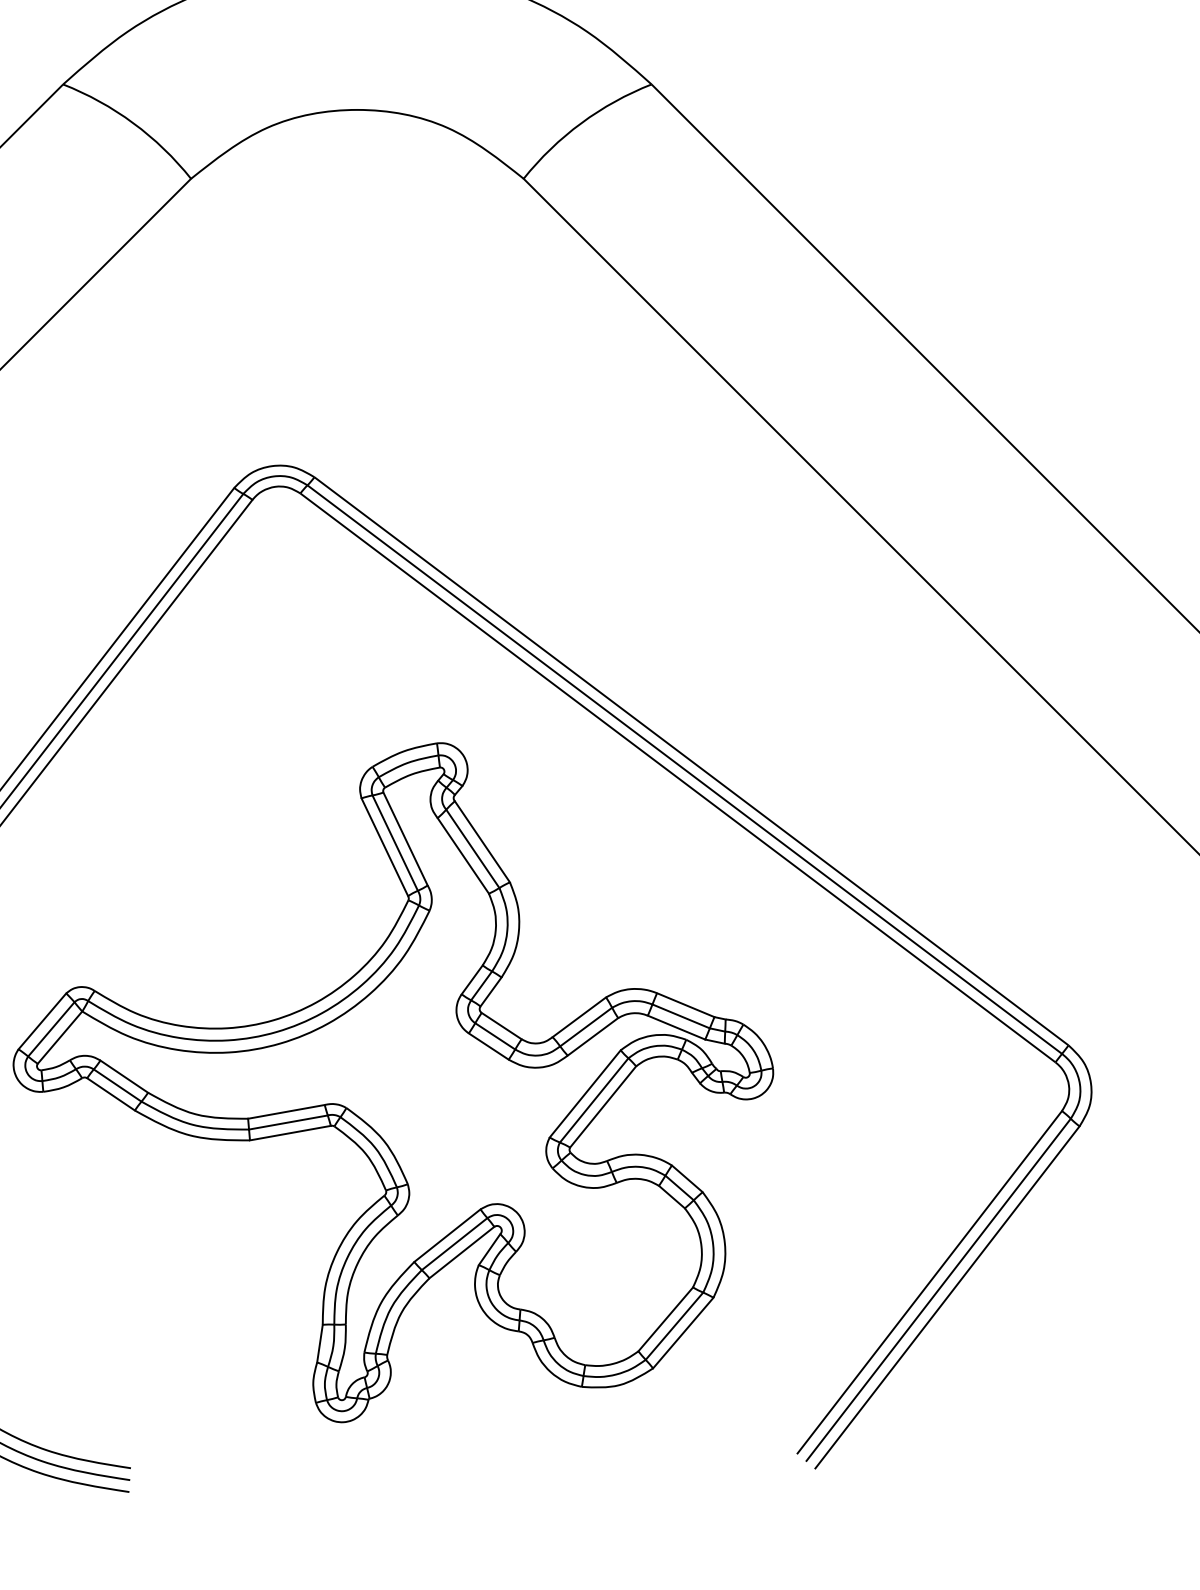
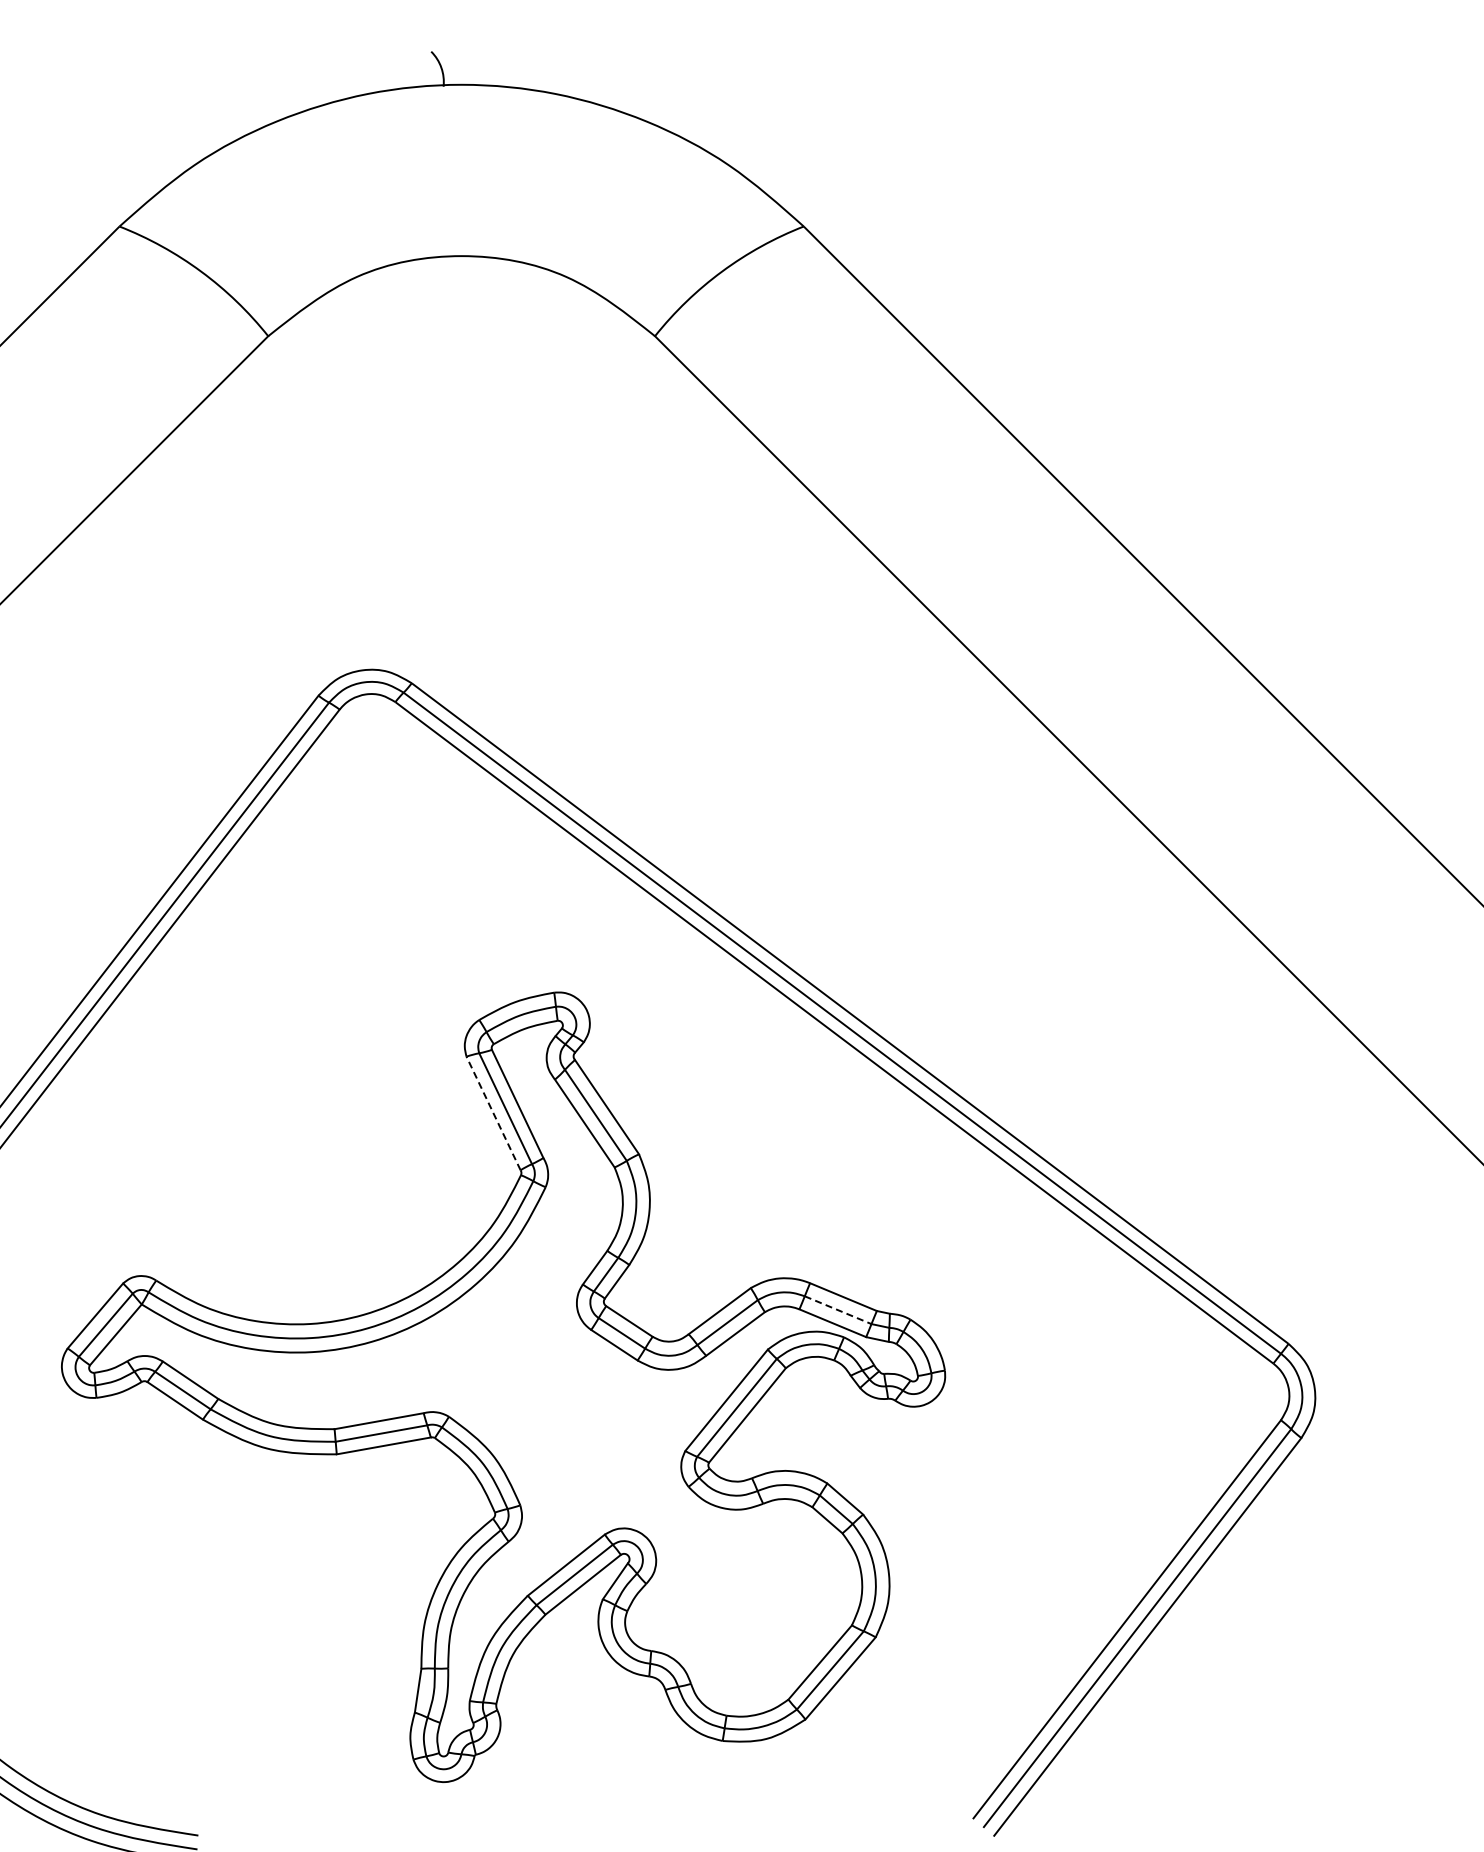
line: (384, 847) -> (493, 1113), solid -> dashed
line: (681, 1016) -> (838, 1310), solid -> dashed

